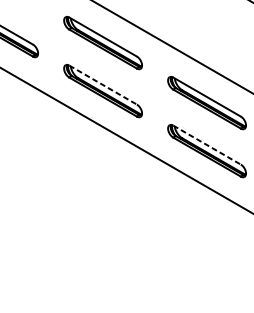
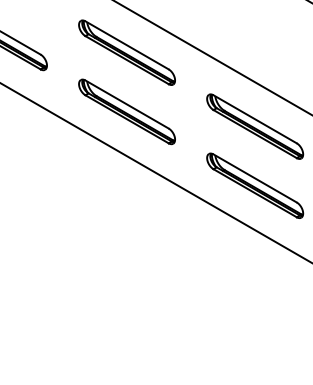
line: (103, 85) -> (127, 104), dashed -> solid
line: (207, 145) -> (255, 178), dashed -> solid

